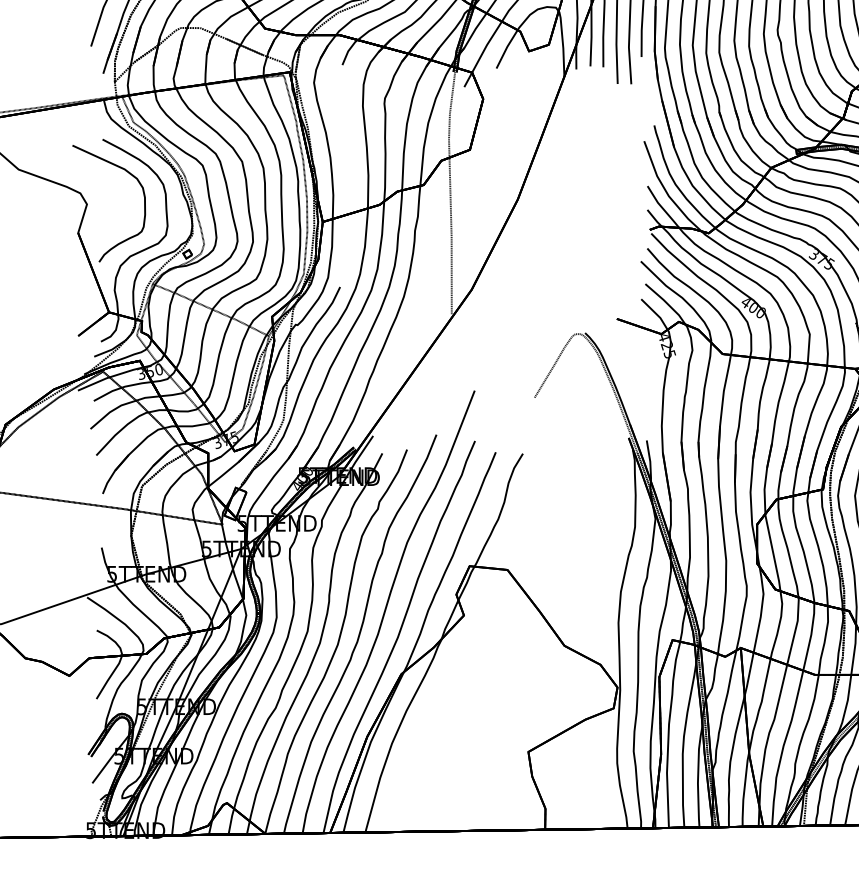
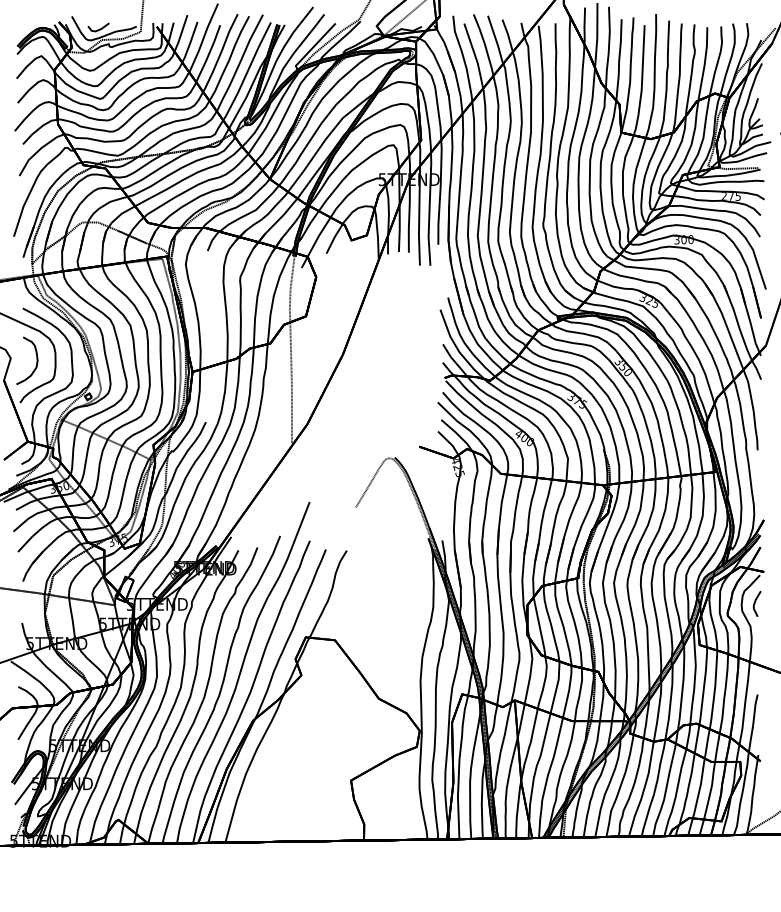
part: (120, 207) -> (36, 360), added

